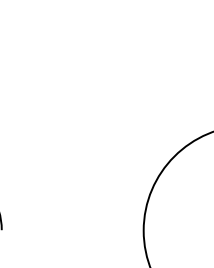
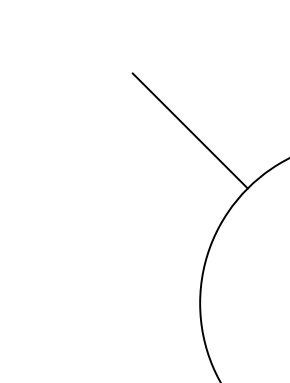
line: (137, 119) -> (190, 131), added

